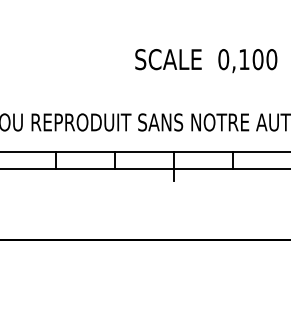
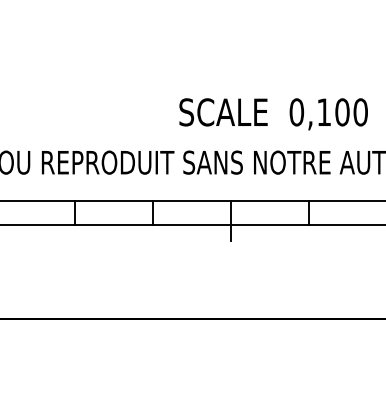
text: (206, 61) -> (273, 114), moved

